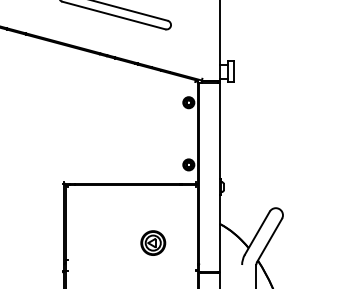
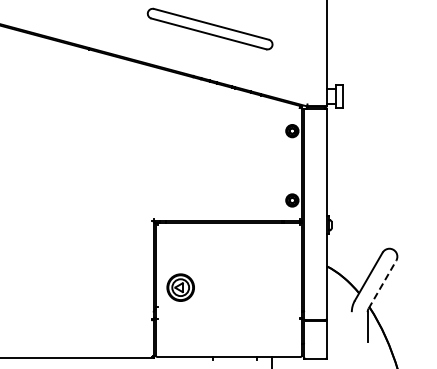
line: (269, 240) -> (382, 284), solid -> dashed
part: (153, 242) -> (180, 287), moved

